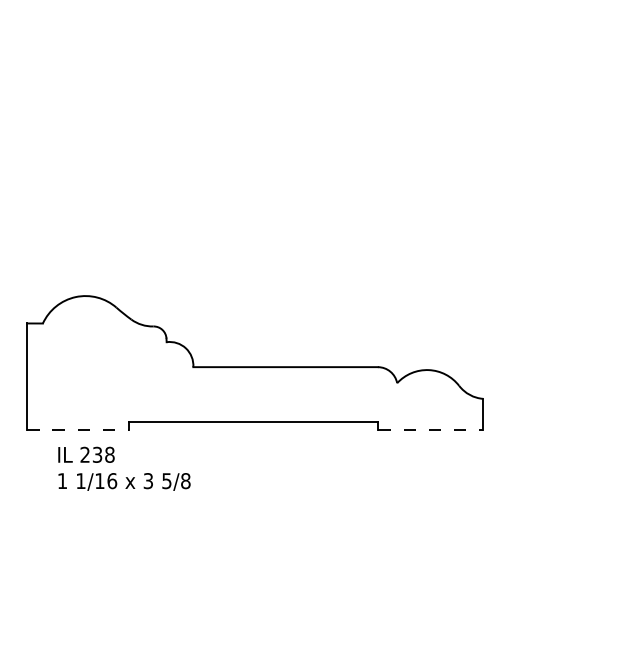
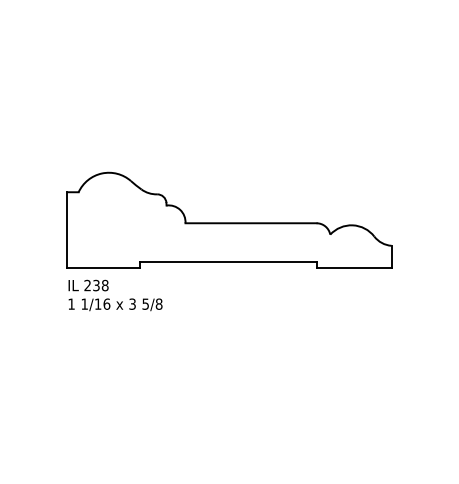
line: (79, 429) -> (104, 267), dashed -> solid
line: (431, 429) -> (354, 267), dashed -> solid
text: (124, 468) -> (115, 295), moved

